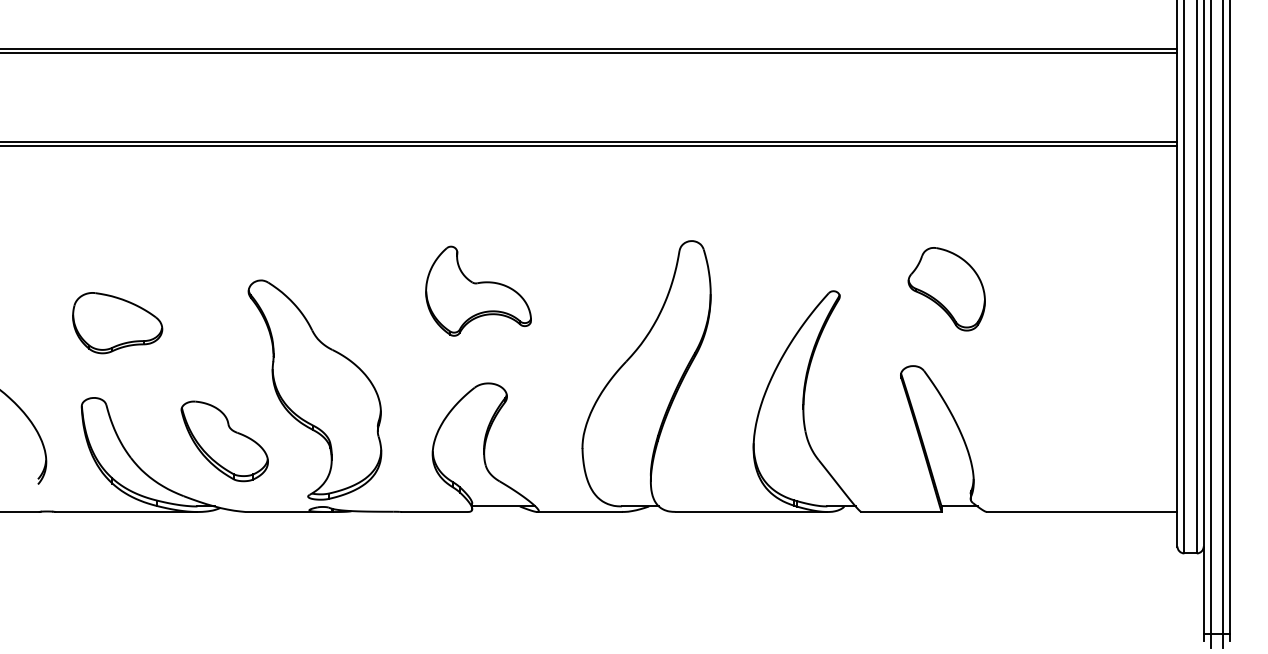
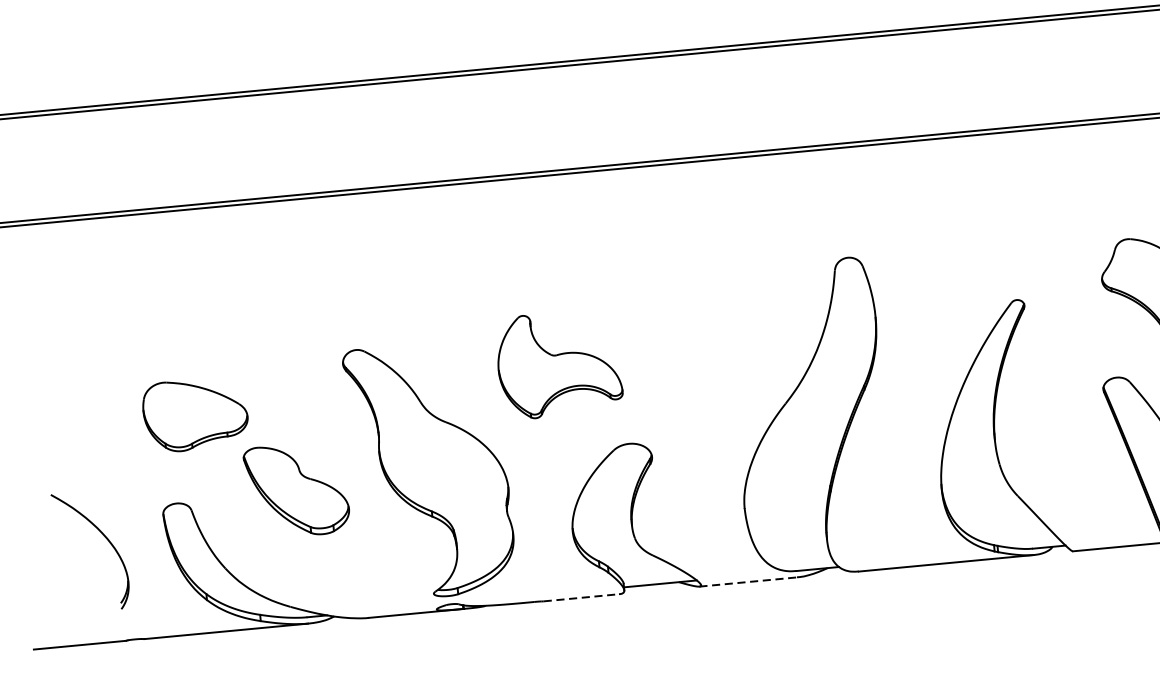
part: (478, 290) -> (558, 363), moved
part: (224, 441) -> (296, 490), moved
line: (434, 512) -> (581, 598), solid -> dashed
line: (580, 512) -> (749, 582), solid -> dashed

